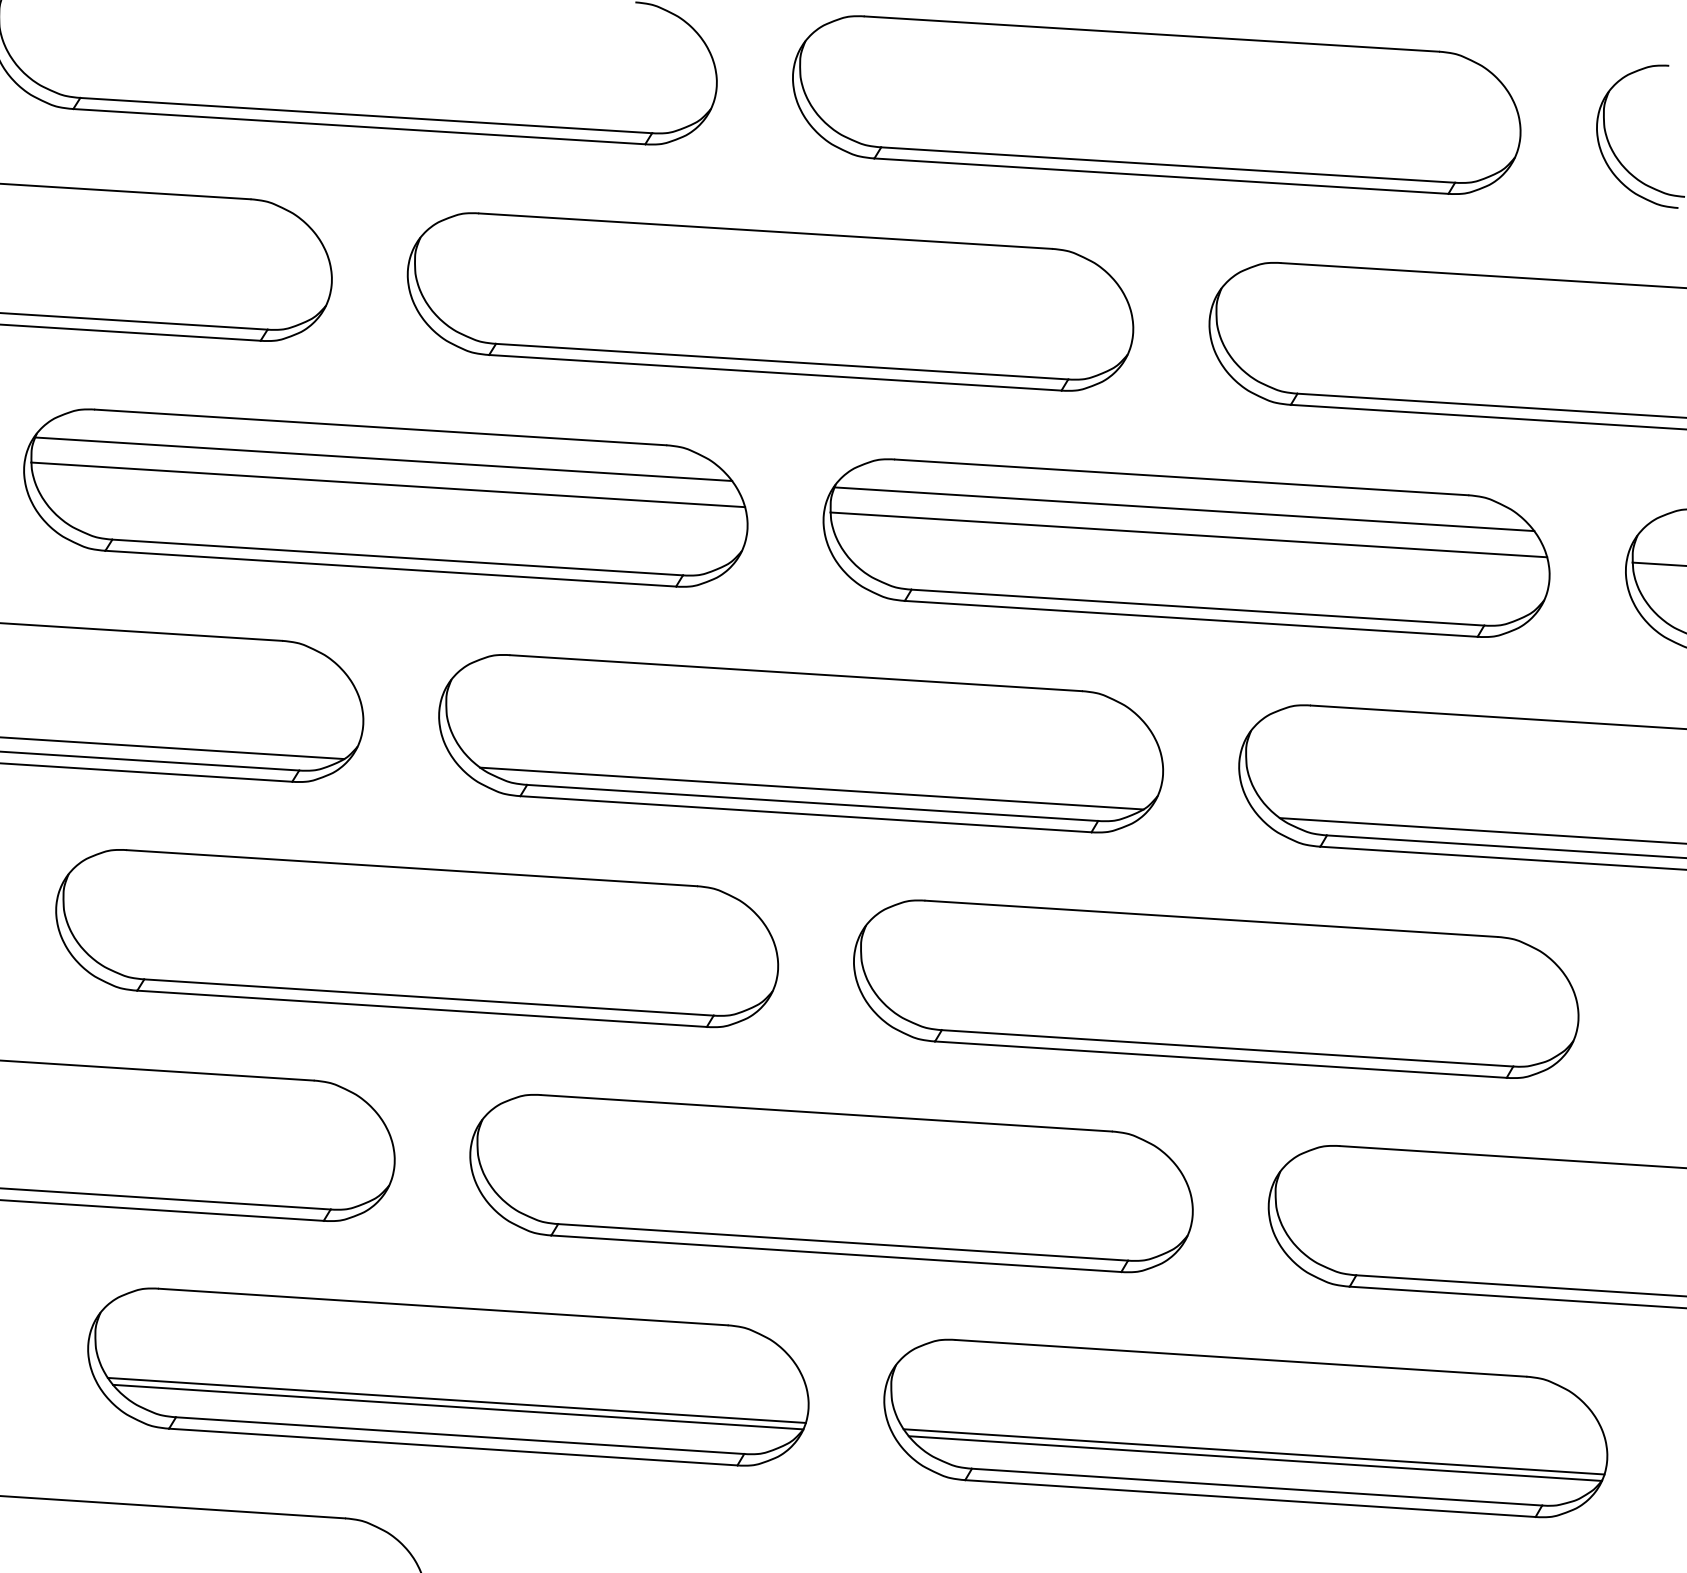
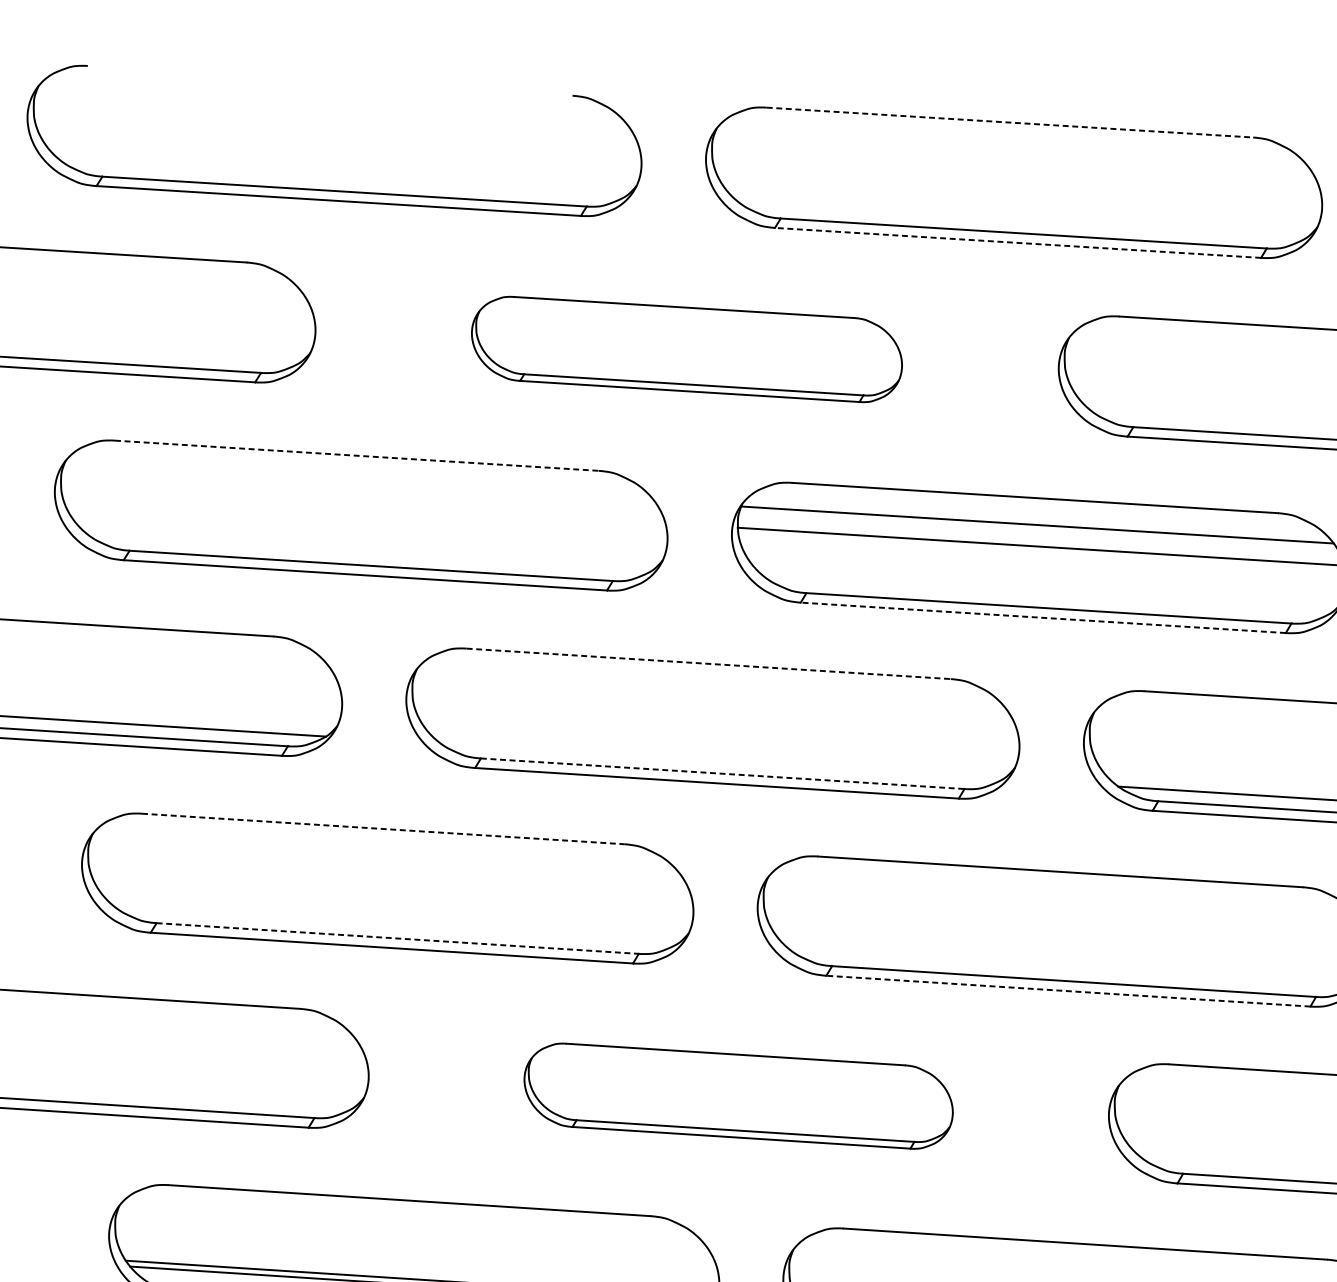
line: (1151, 34) -> (1009, 122), solid -> dashed
line: (1161, 176) -> (1018, 243), solid -> dashed
part: (770, 301) -> (686, 349), size x0.7
line: (381, 427) -> (357, 455), solid -> dashed
line: (383, 459) -> (359, 482), removed
line: (388, 484) -> (363, 504), removed
line: (1191, 618) -> (1043, 617), solid -> dashed
line: (796, 673) -> (708, 664), solid -> dashed
line: (811, 788) -> (721, 761), removed
line: (813, 802) -> (723, 773), solid -> dashed
line: (412, 868) -> (383, 829), solid -> dashed
line: (429, 997) -> (398, 938), solid -> dashed
line: (1220, 1059) -> (1068, 991), solid -> dashed
part: (831, 1183) -> (738, 1096), size x0.7

